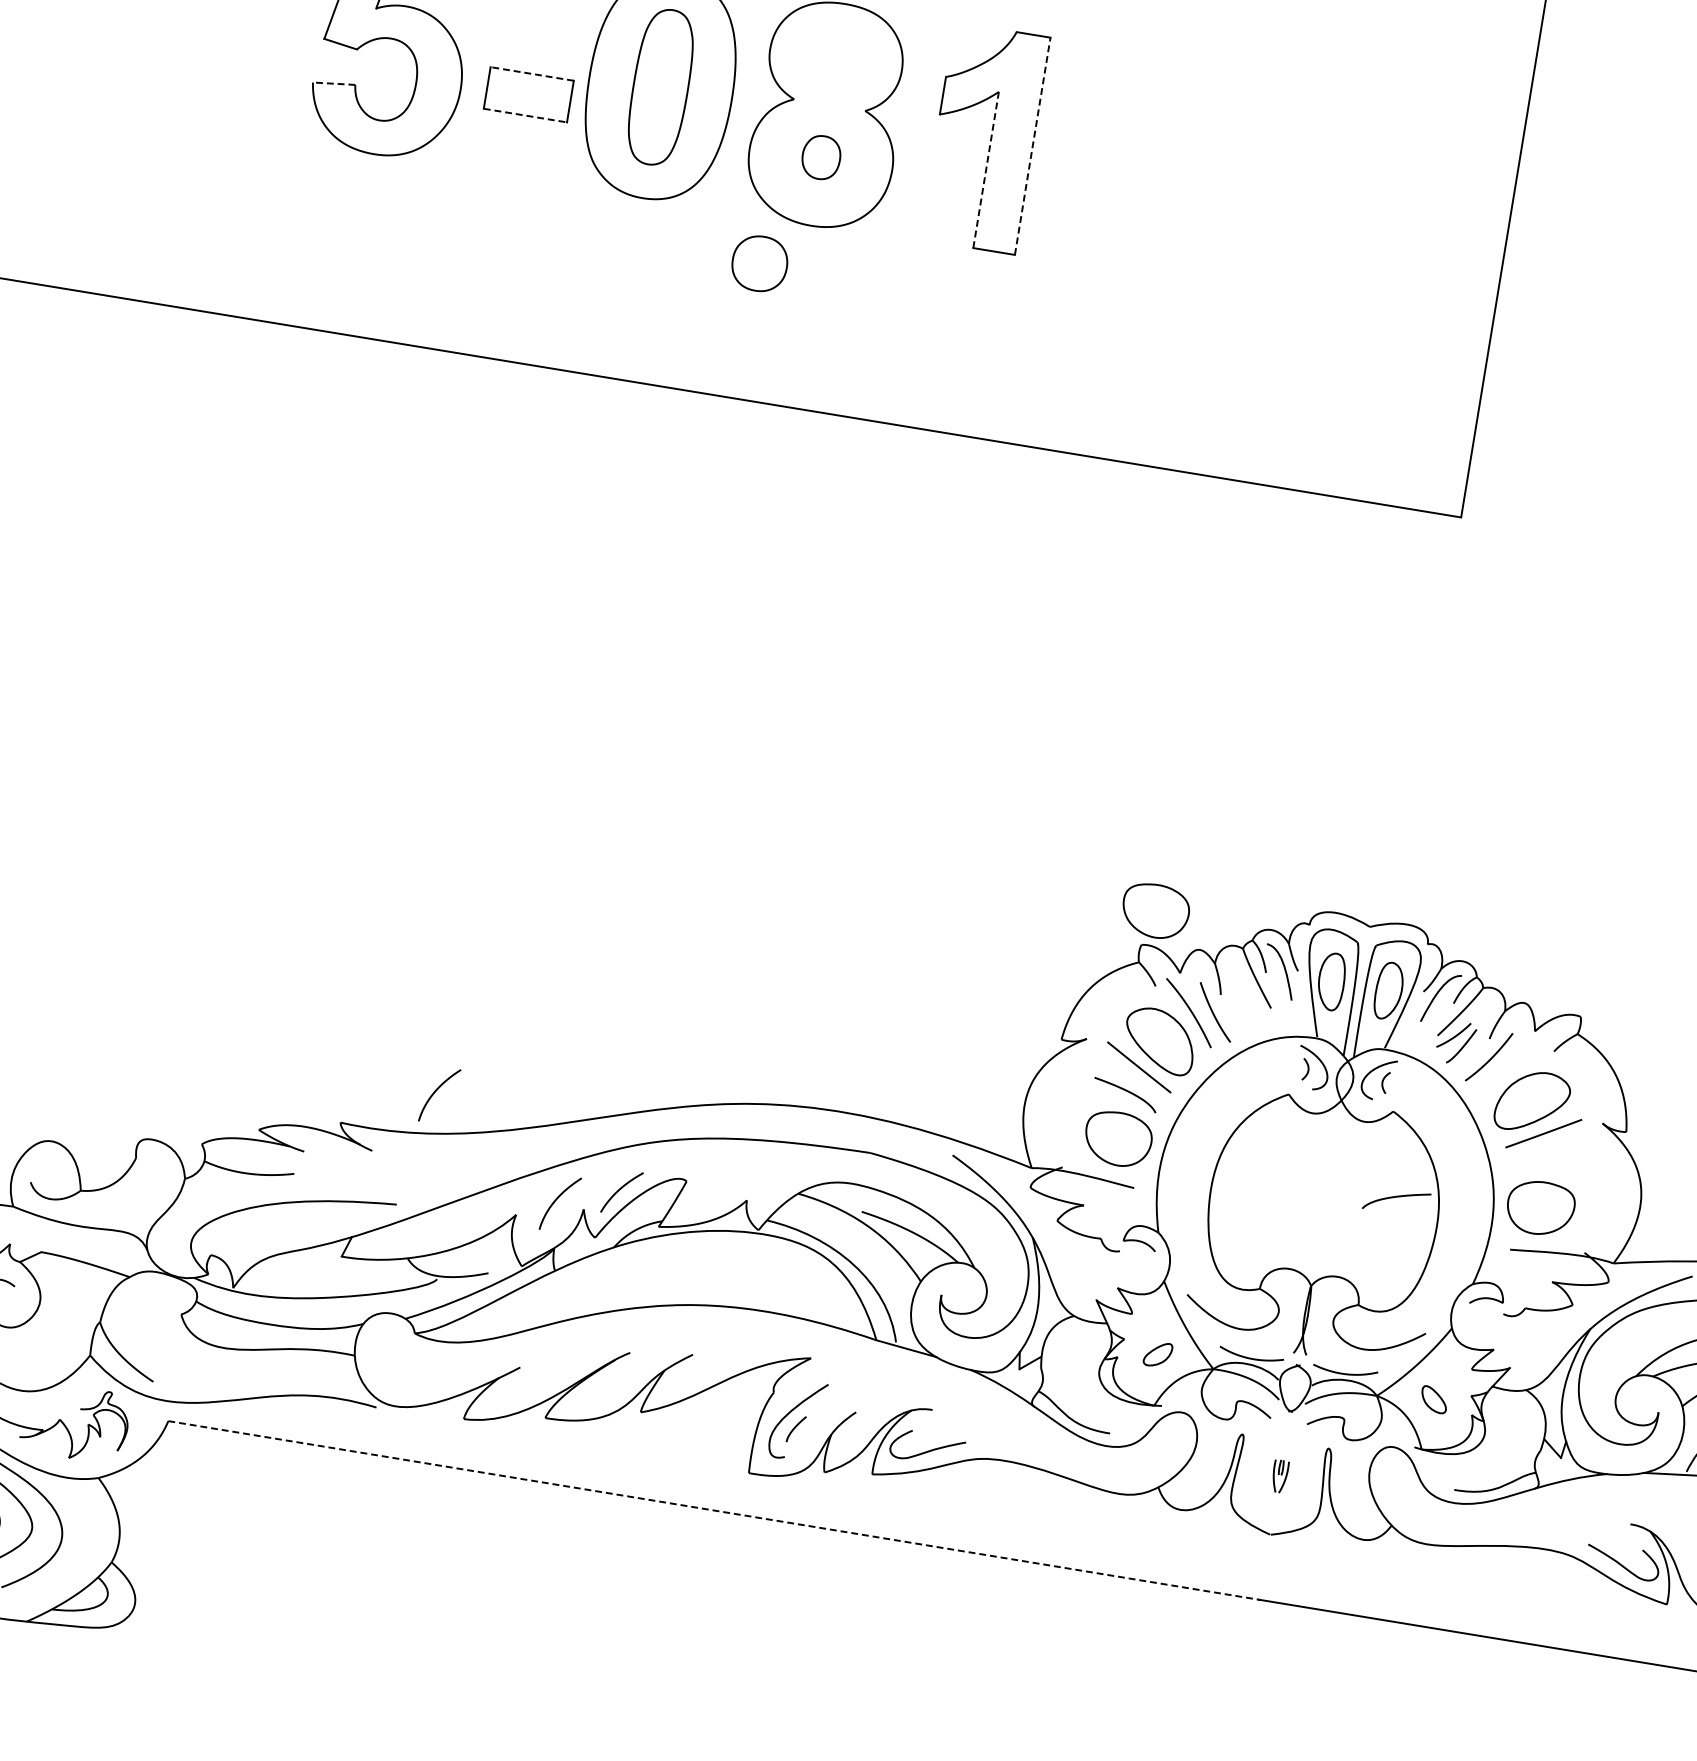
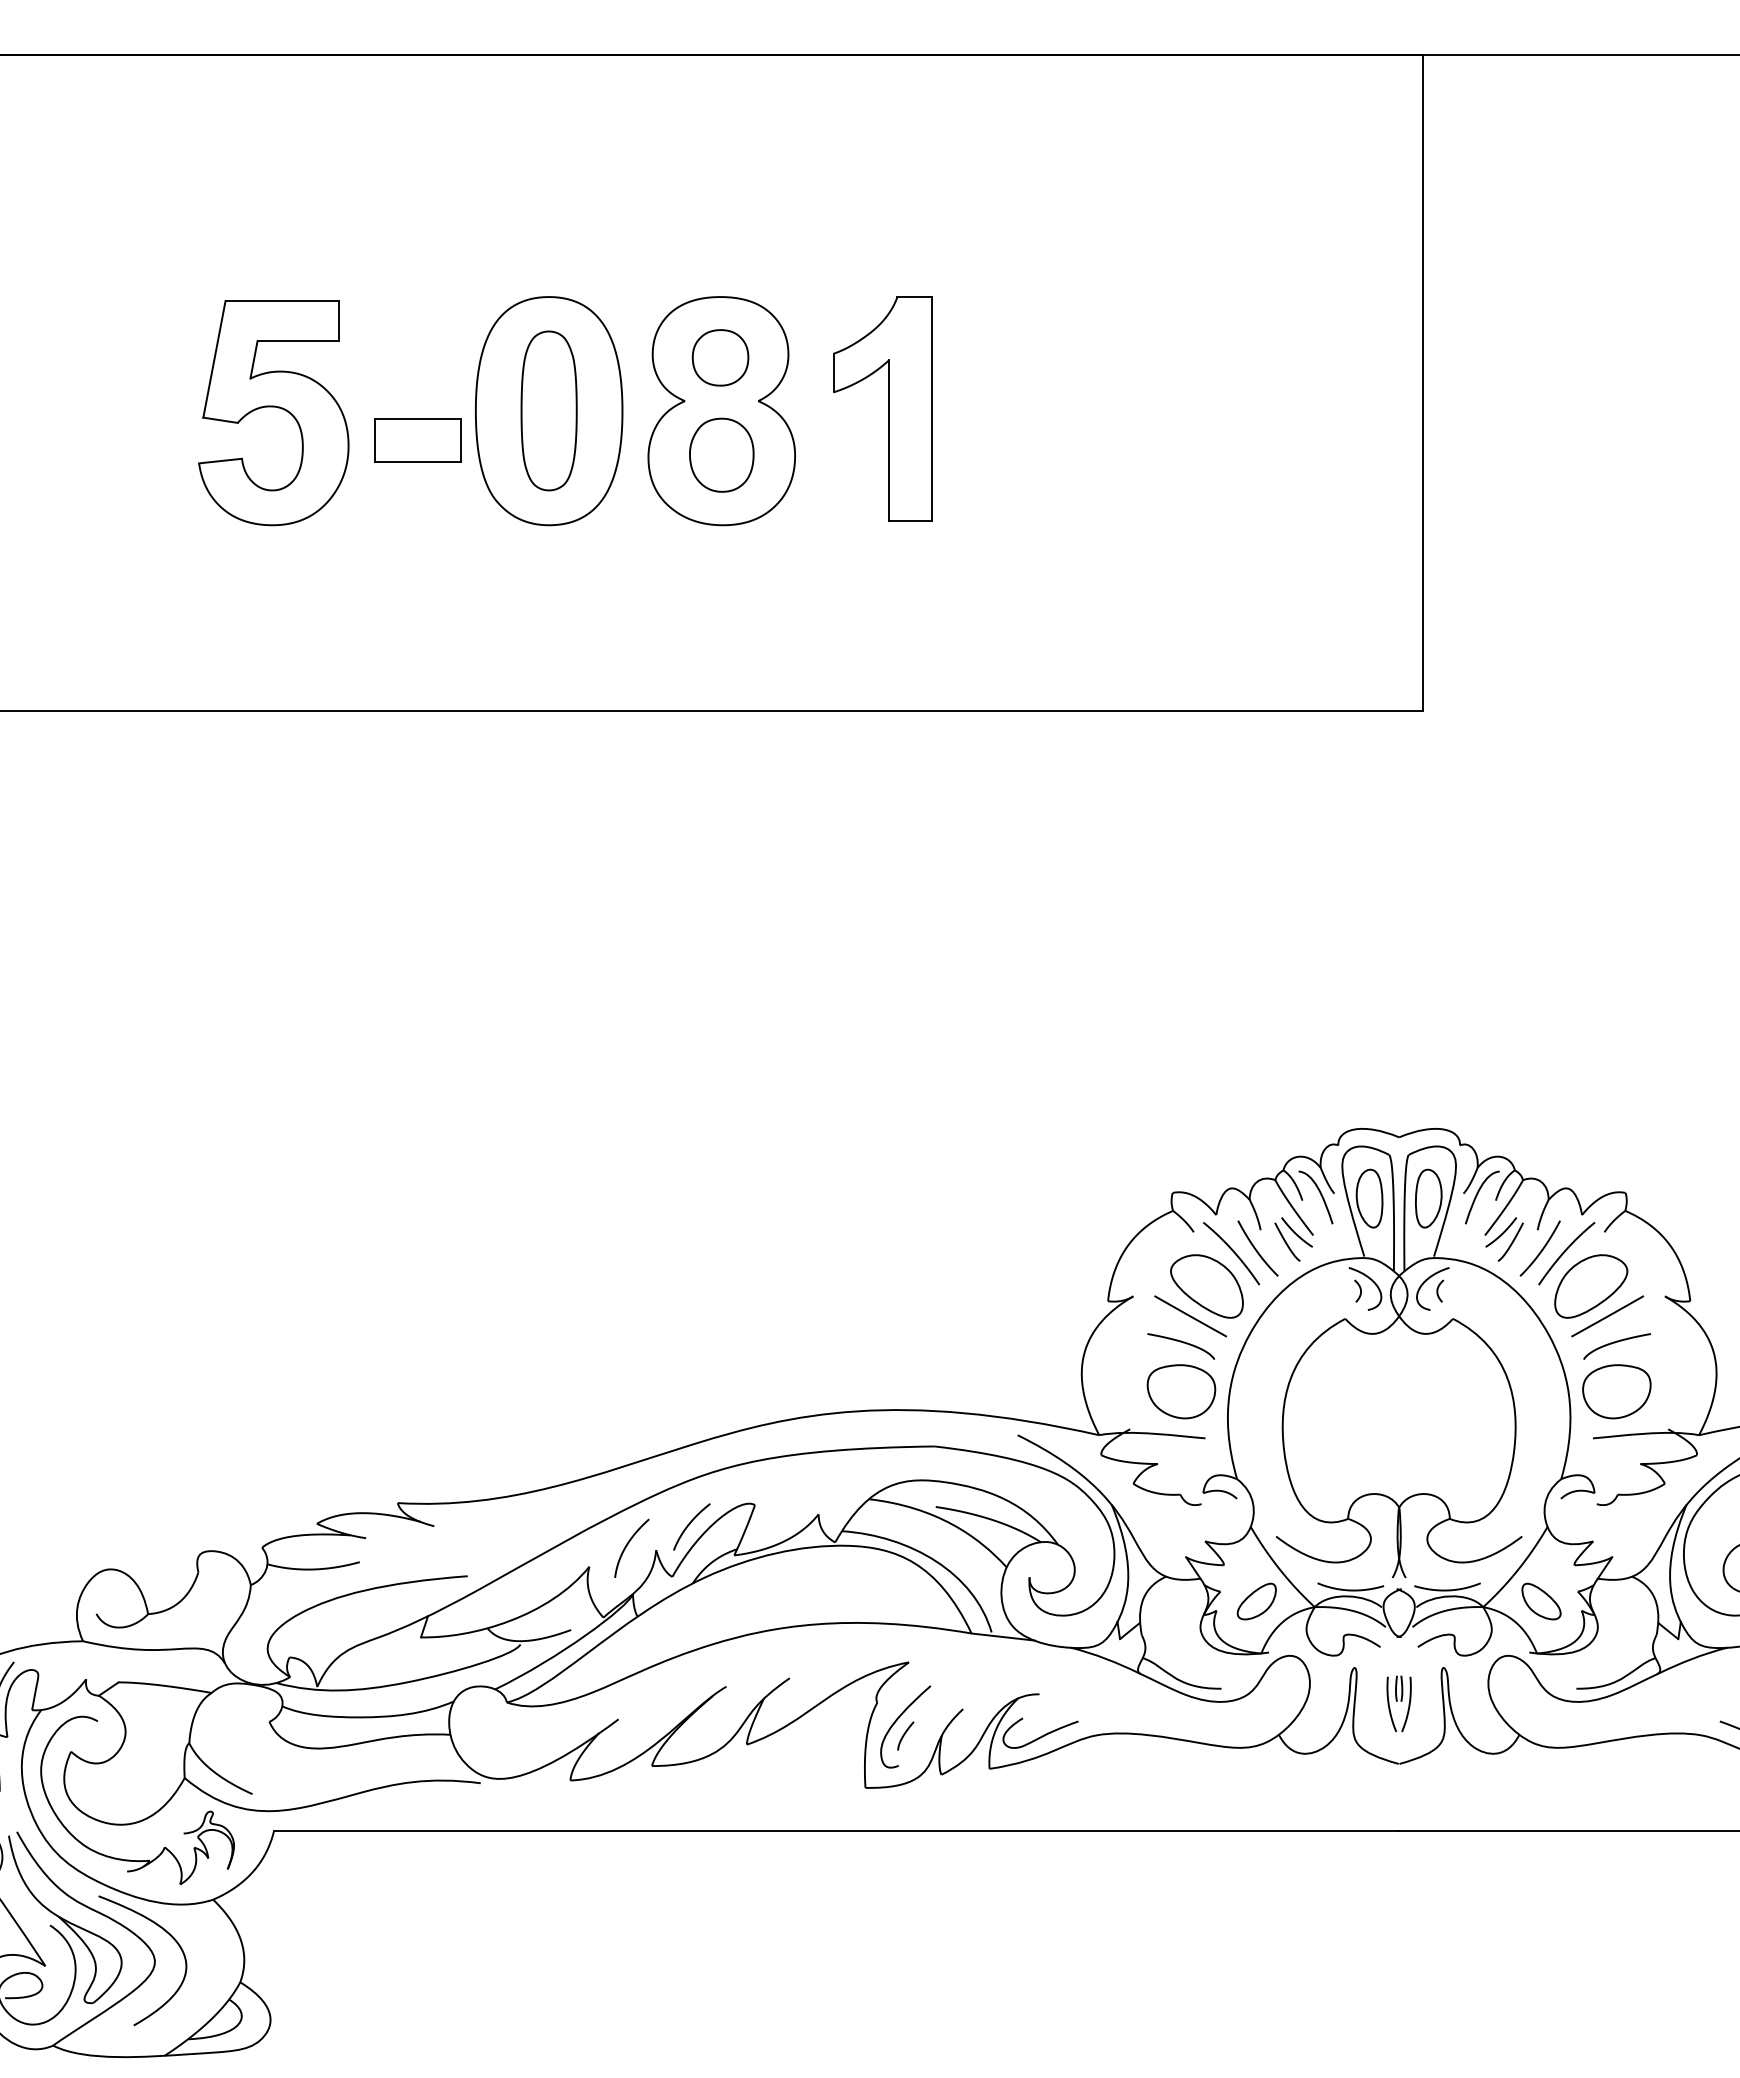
line: (531, 73) -> (417, 418), dashed -> solid
line: (334, 84) -> (220, 461), dashed -> solid
line: (525, 115) -> (417, 461), dashed -> solid
line: (1032, 146) -> (932, 409), dashed -> solid
part: (821, 156) -> (721, 454), size x1.67
line: (986, 170) -> (889, 440), dashed -> solid
part: (759, 263) -> (720, 357), moved
part: (1155, 910) -> (1181, 1156), removed
part: (1251, 1009) -> (1293, 1239), added
curve: (1512, 1065) -> (1565, 1252), added
curve: (435, 1092) -> (488, 1457), removed
curve: (1395, 1198) -> (1615, 1343), moved
part: (1157, 1354) -> (1256, 1601), size x1.43
part: (1434, 1399) -> (1541, 1601), size x1.43
part: (1279, 1475) -> (1398, 1703), size x1.67
line: (714, 1511) -> (837, 1831), dashed -> solid

